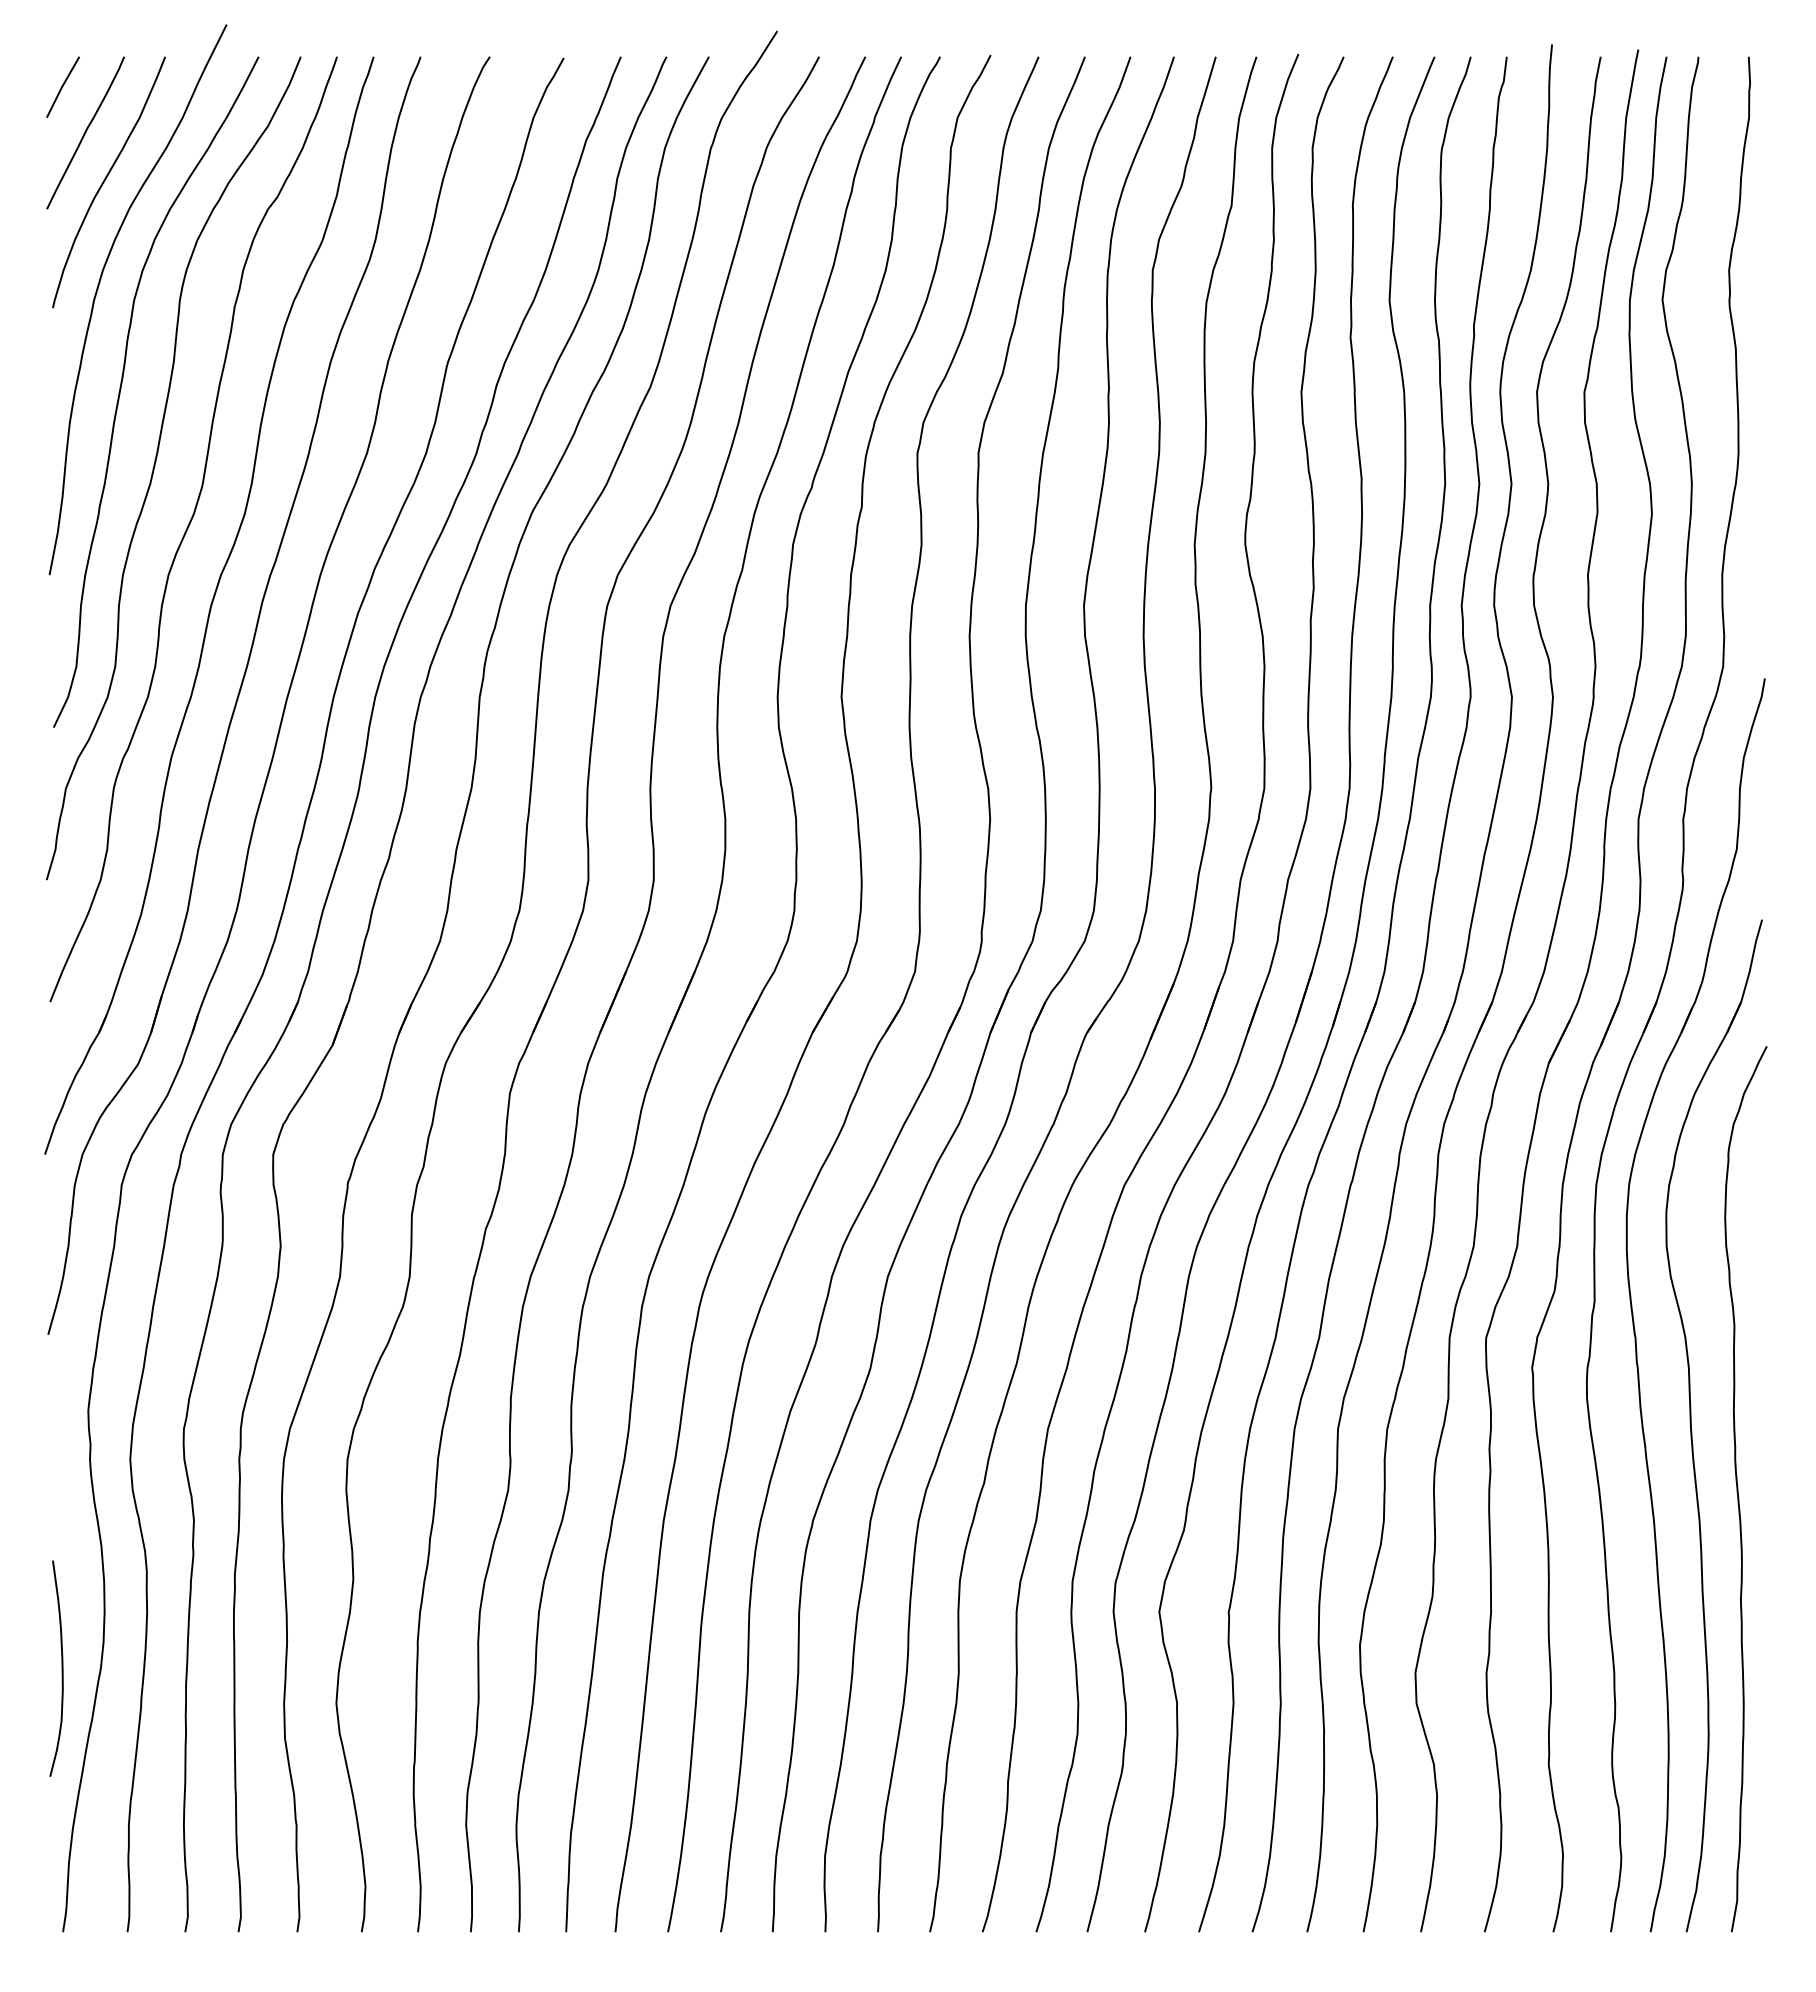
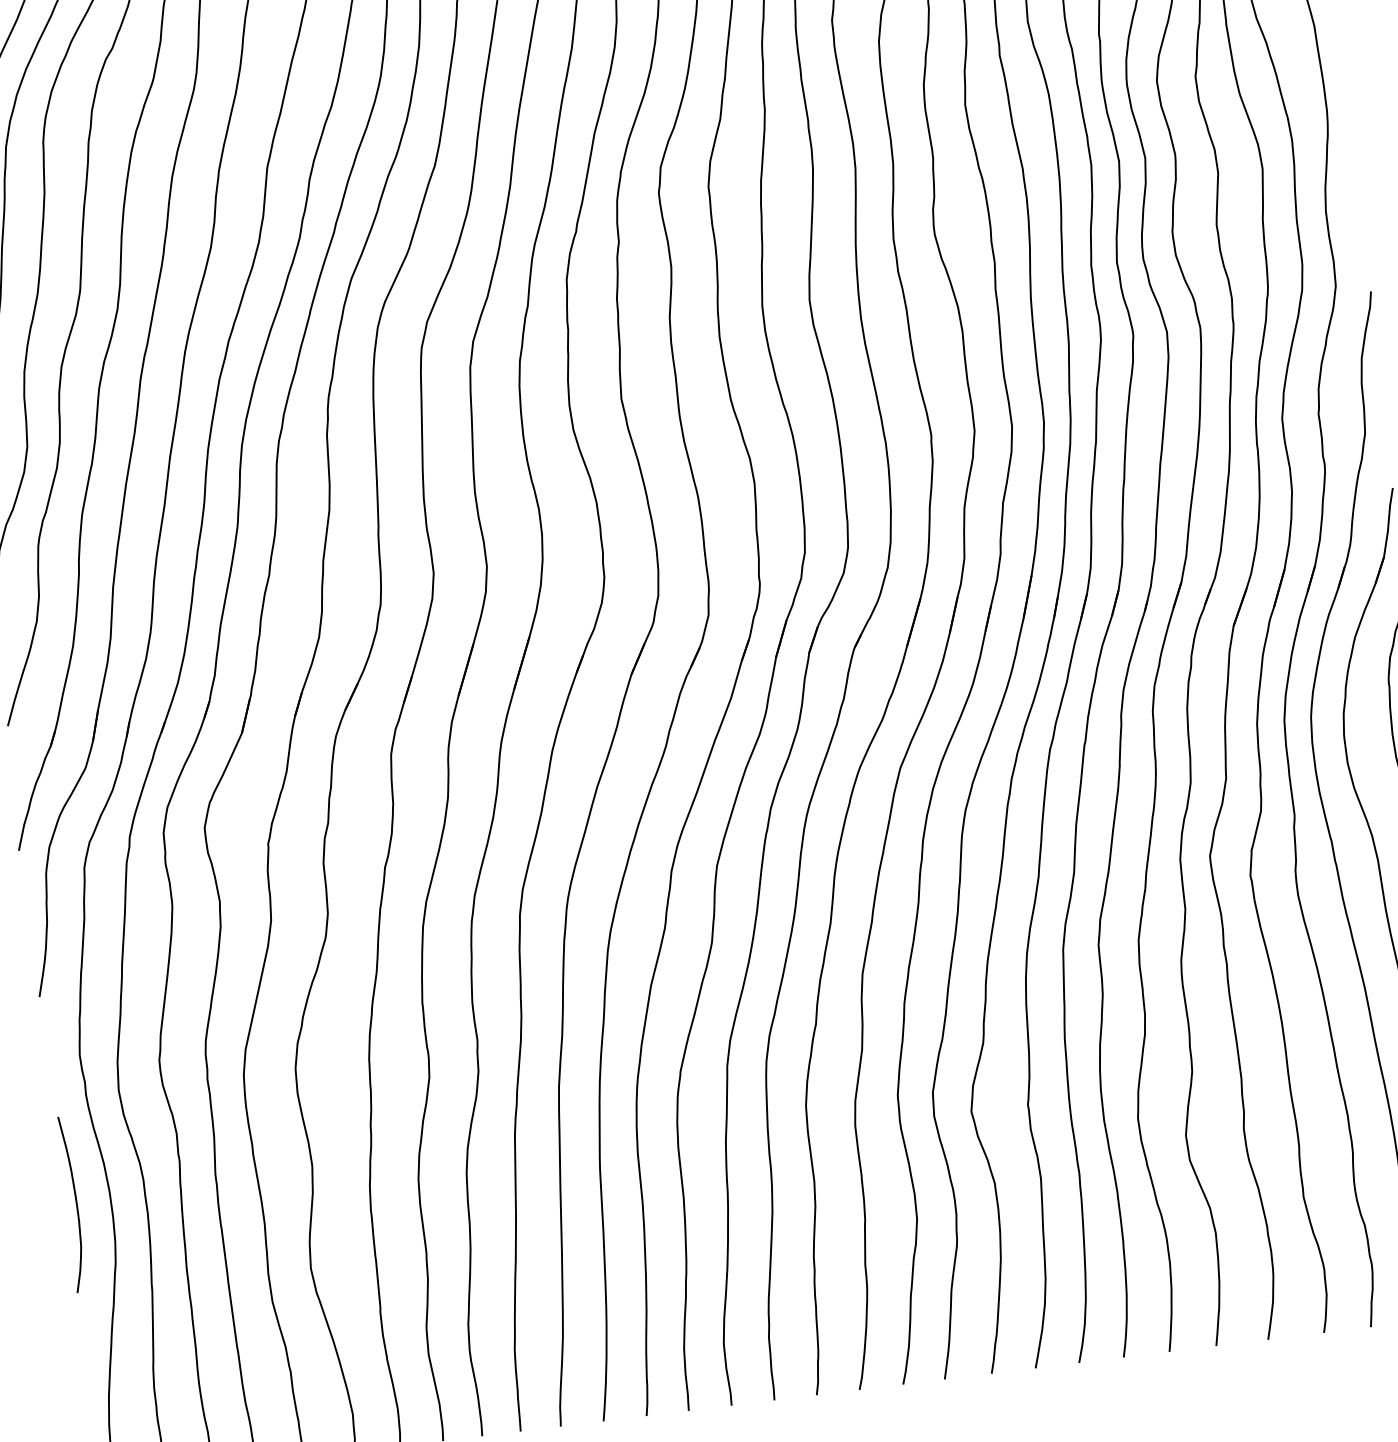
curve: (61, 1668) -> (75, 1203), moved

